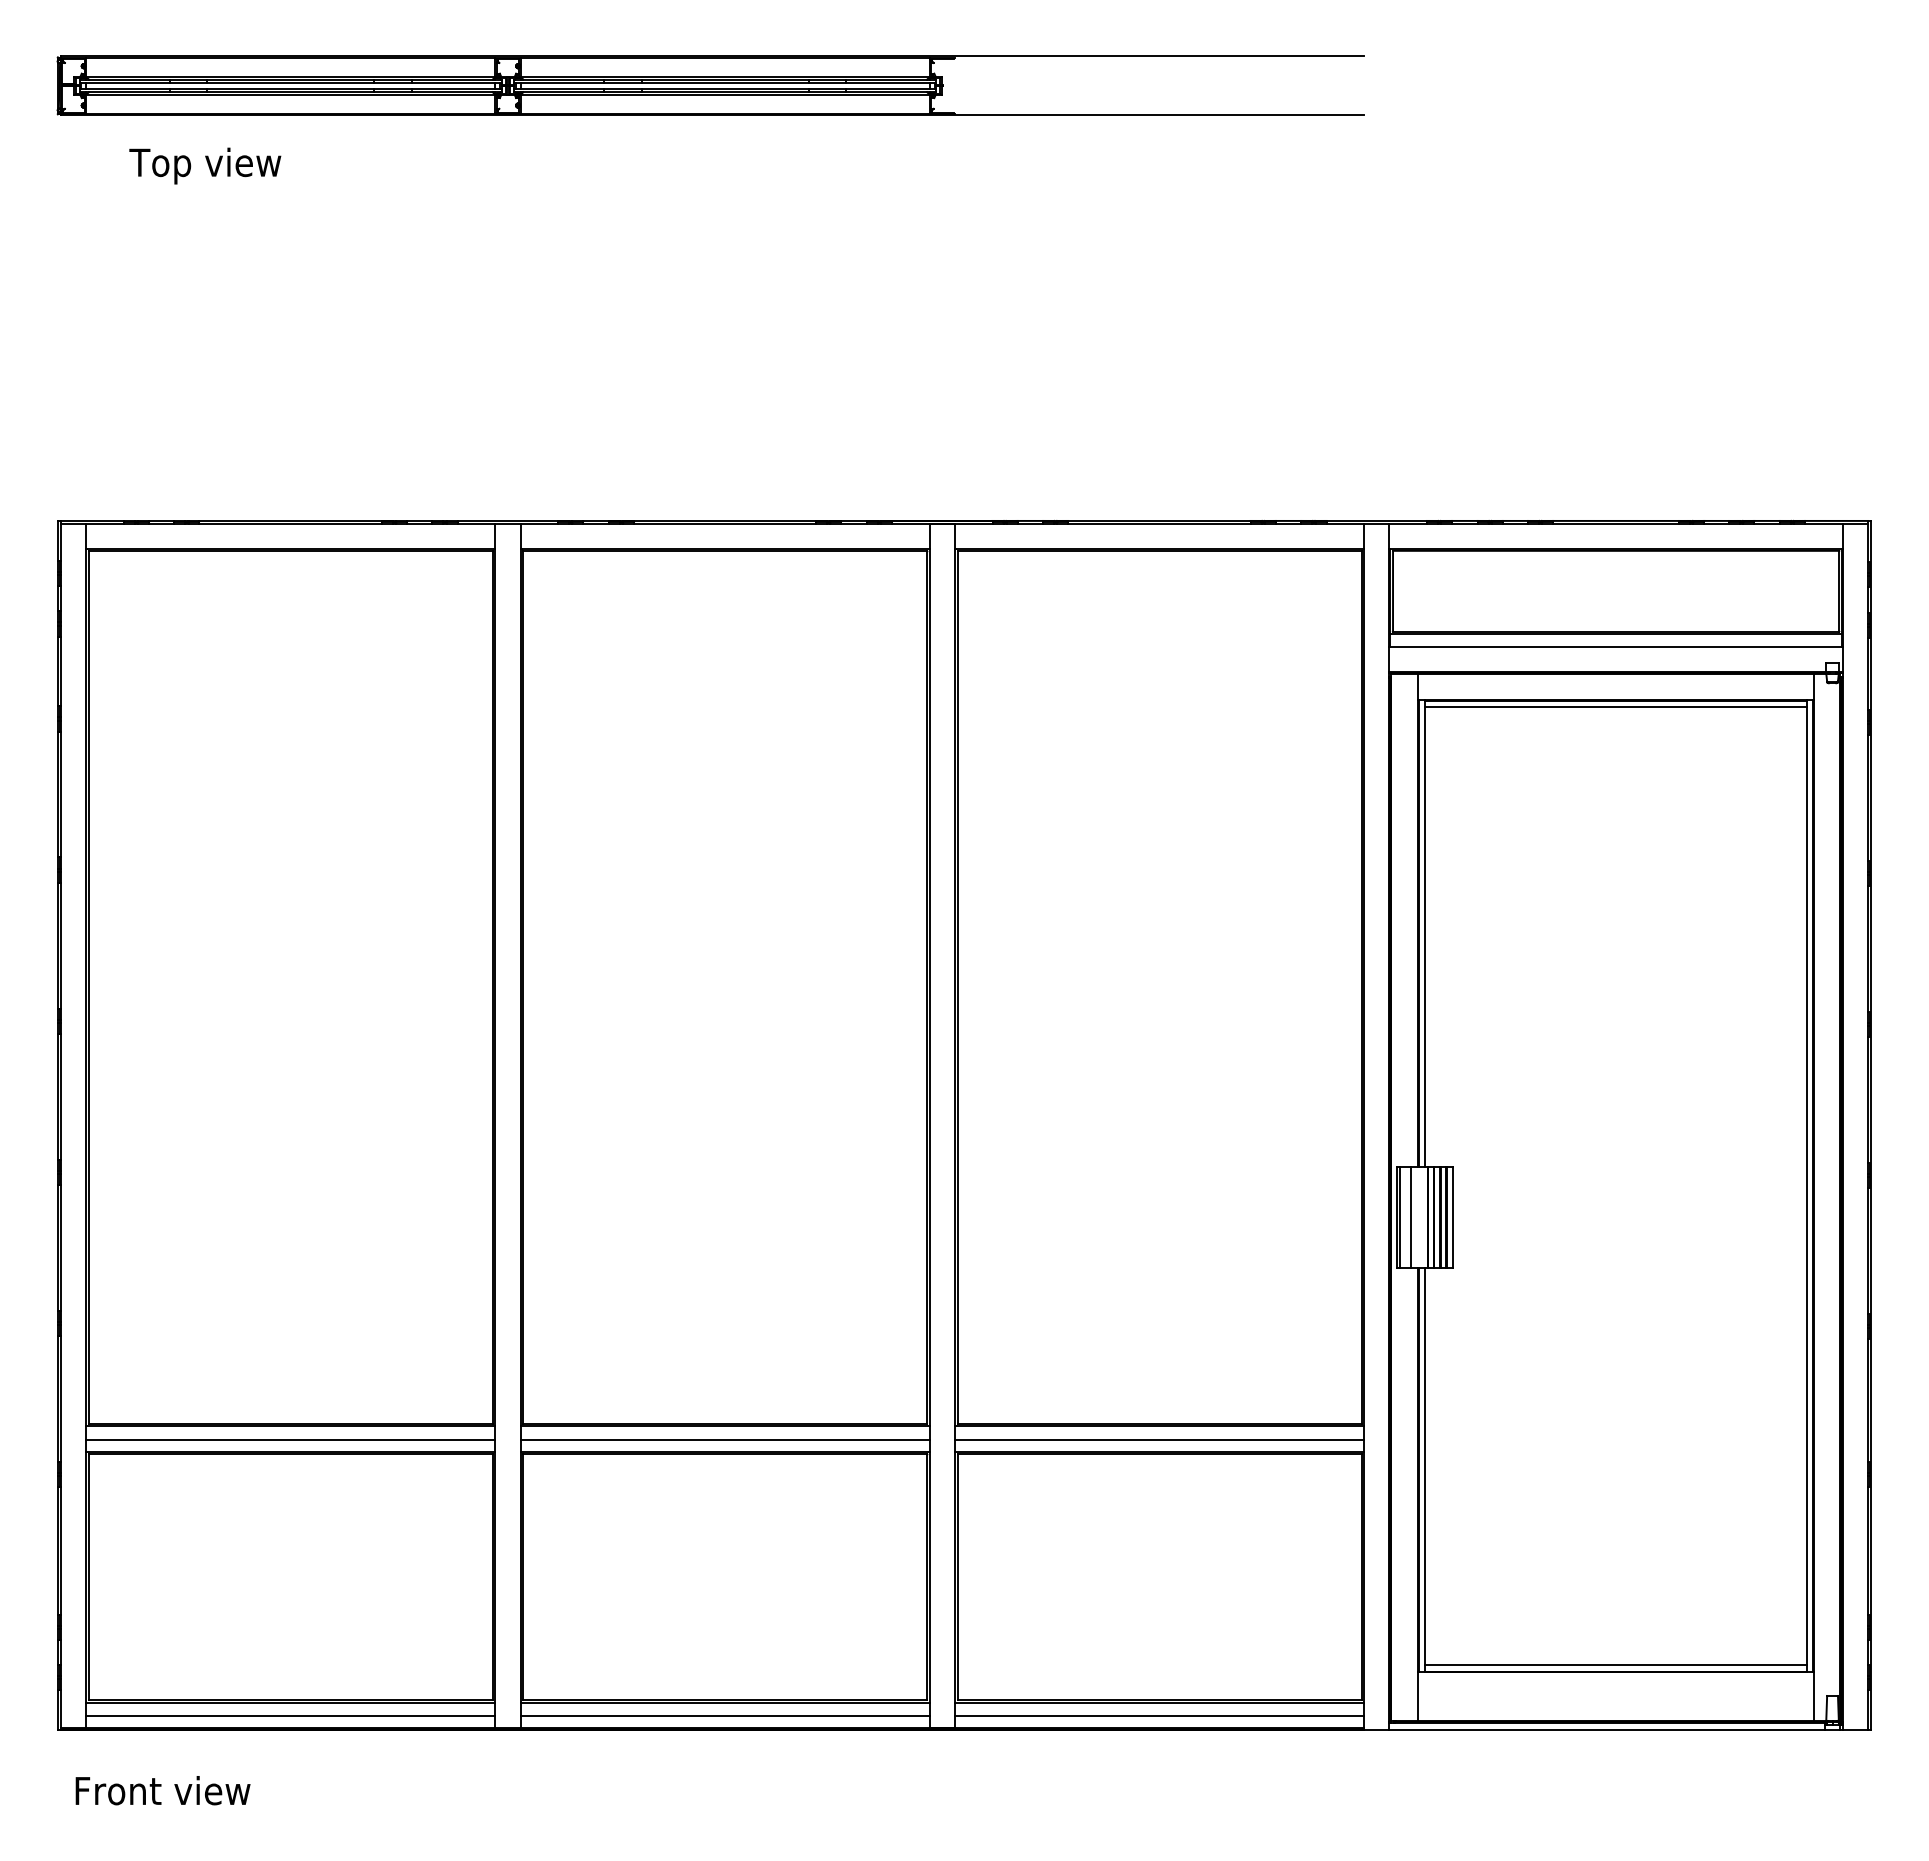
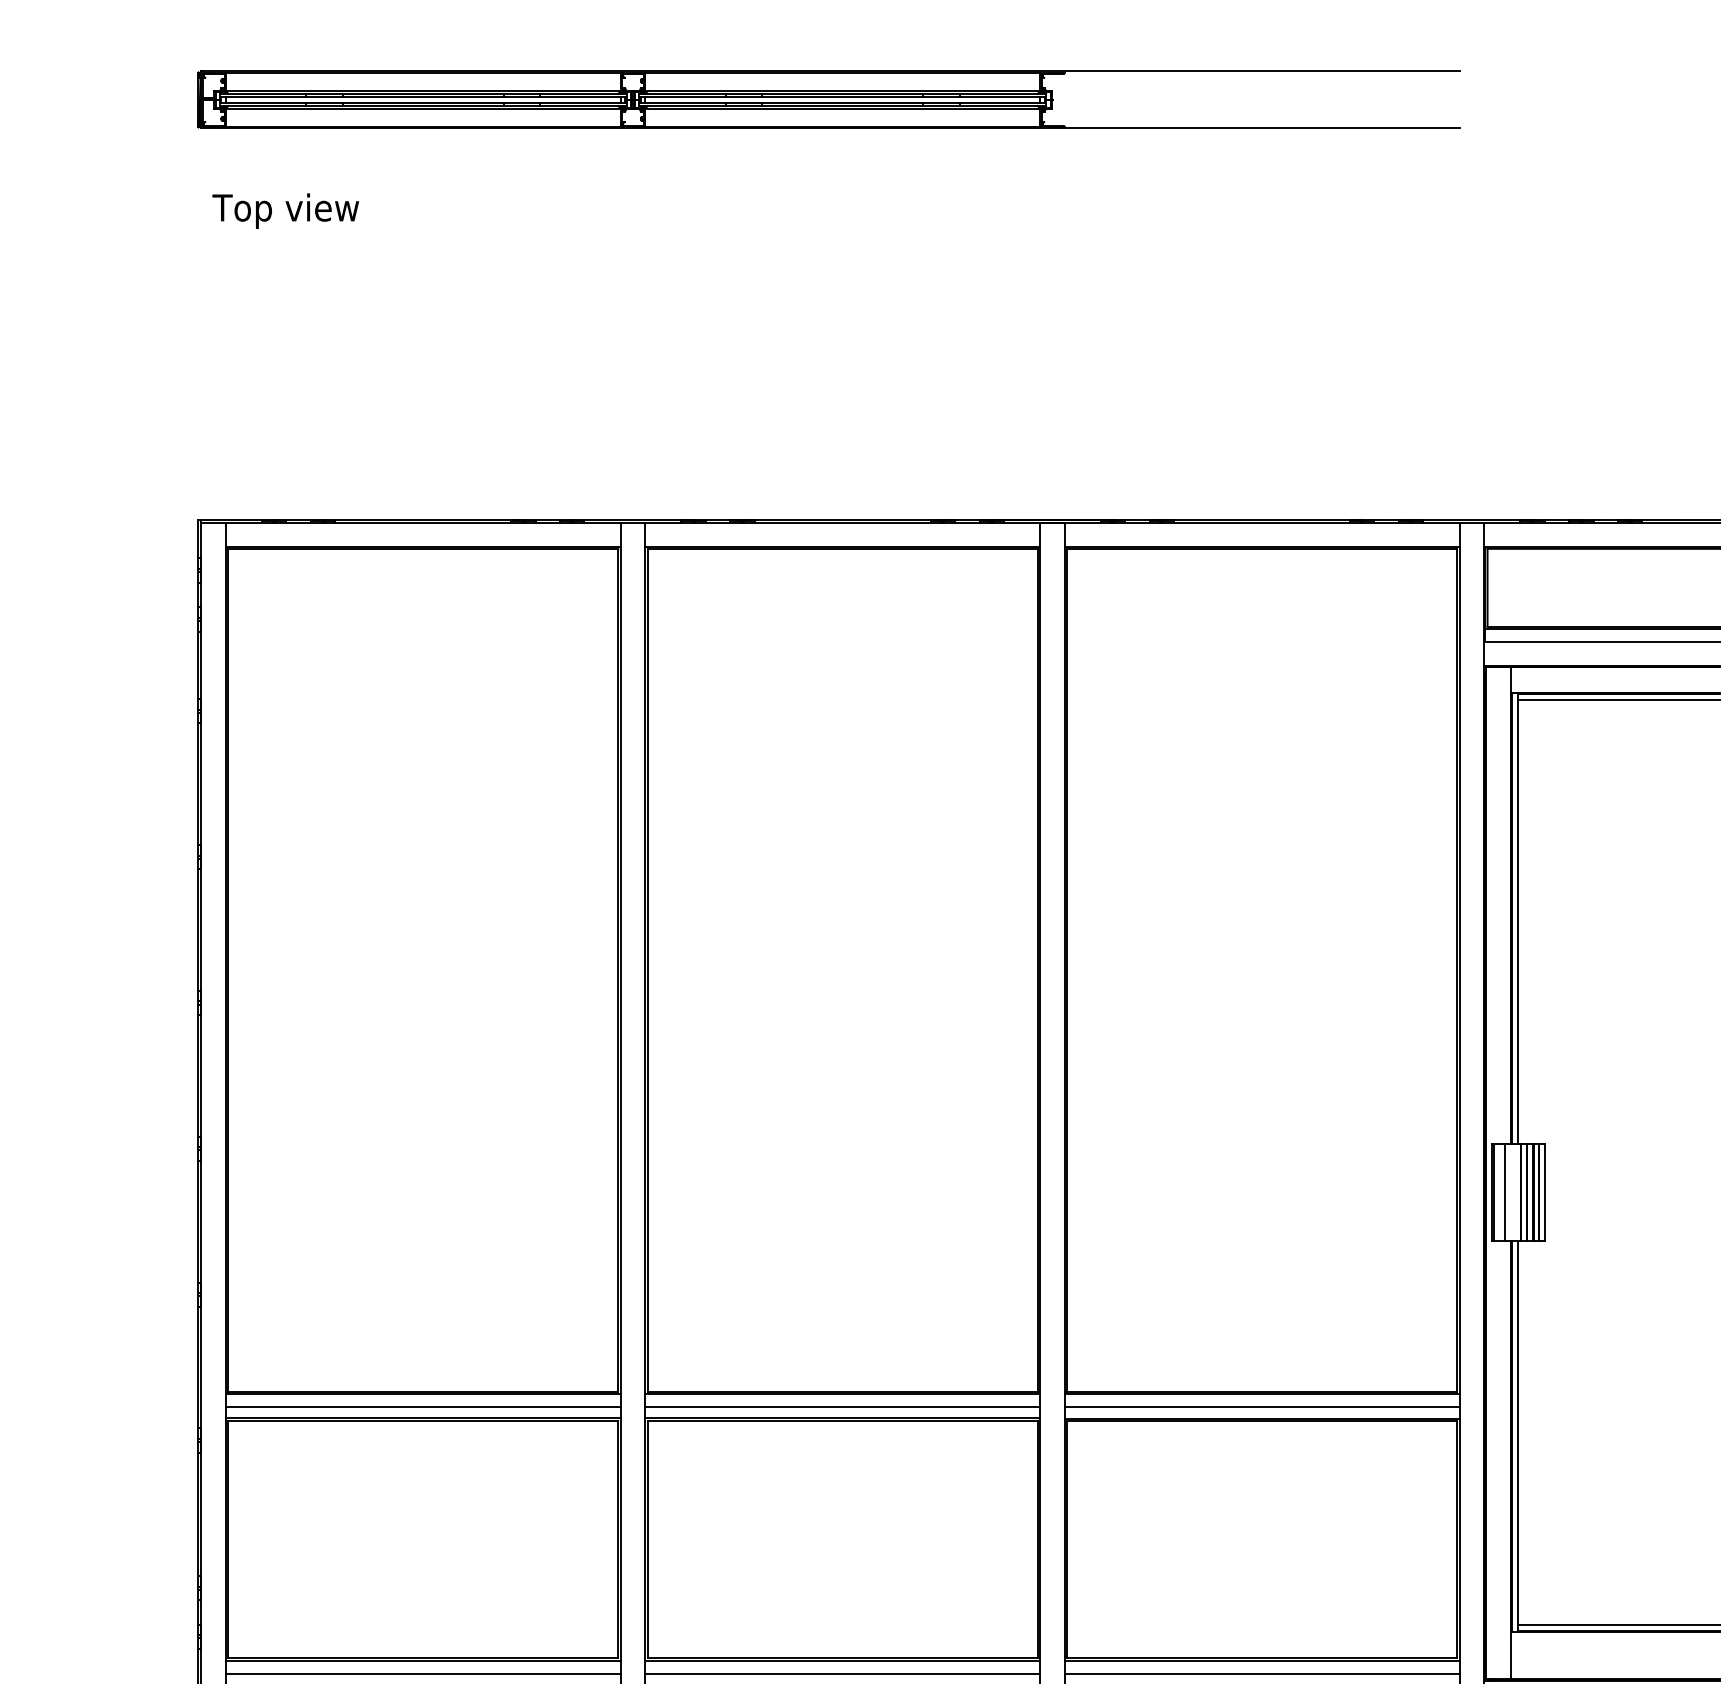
text: (205, 165) -> (285, 210), moved

